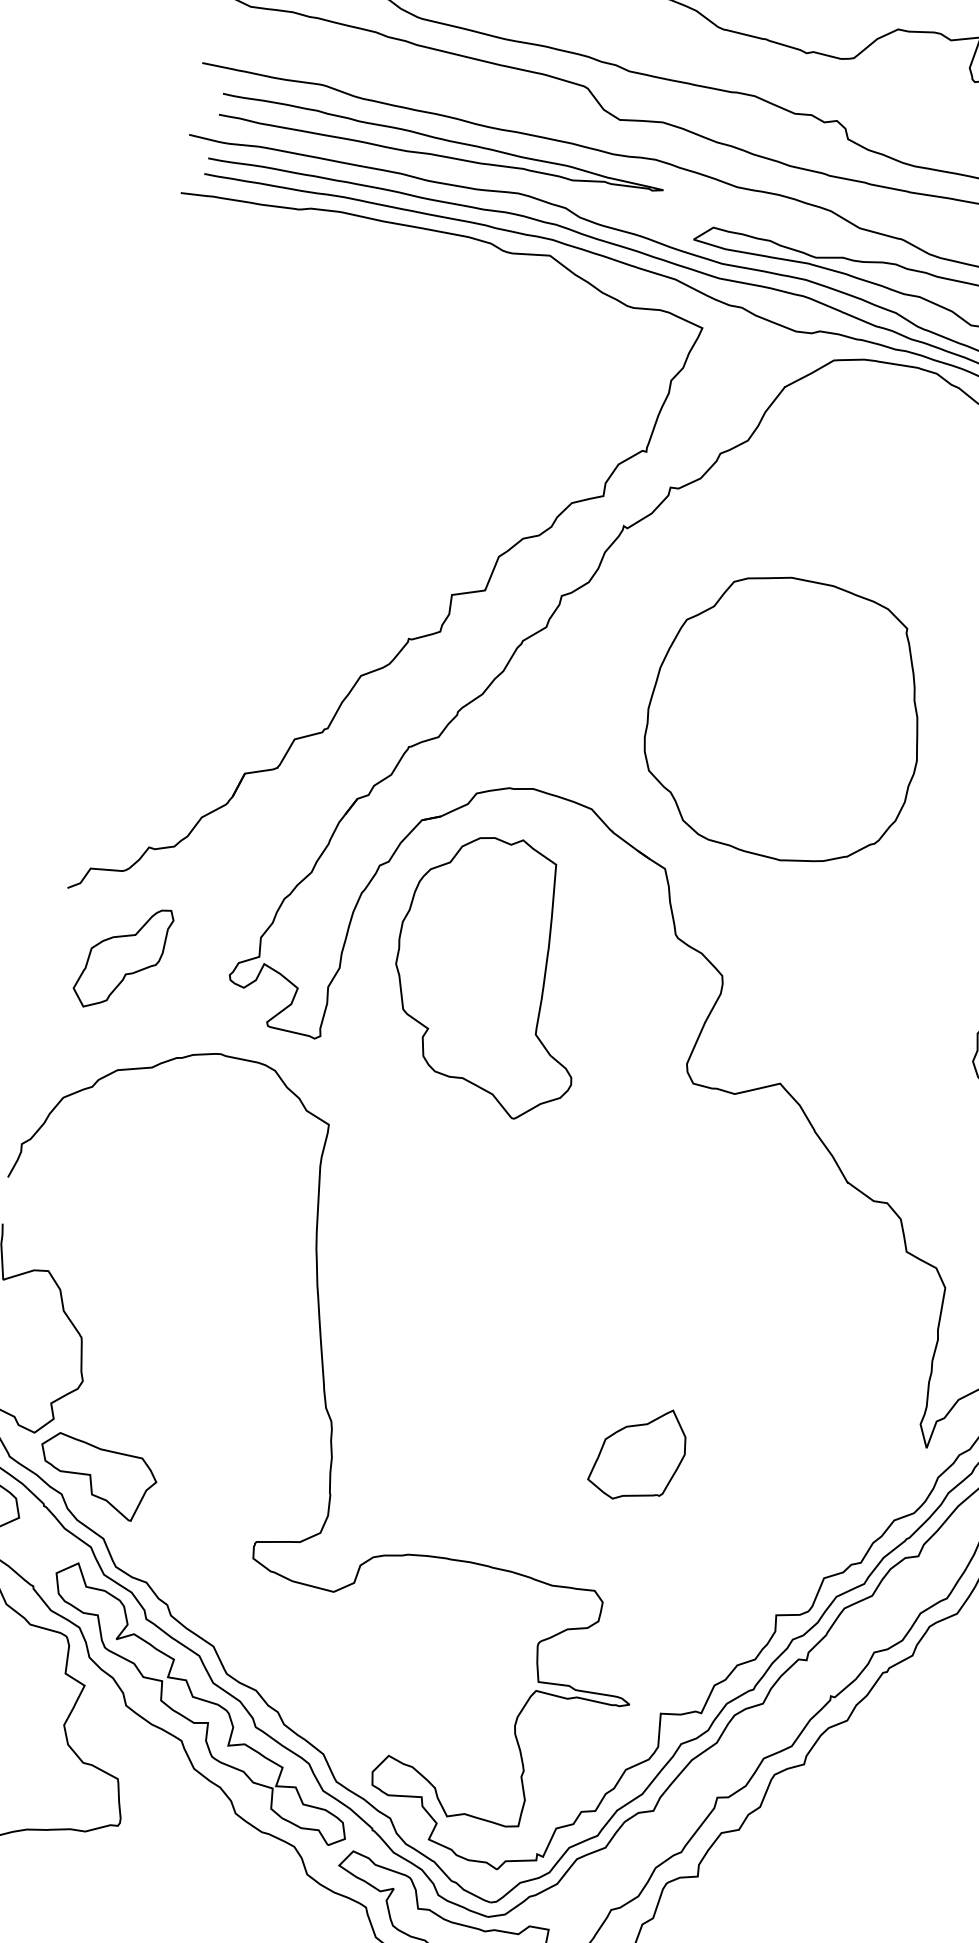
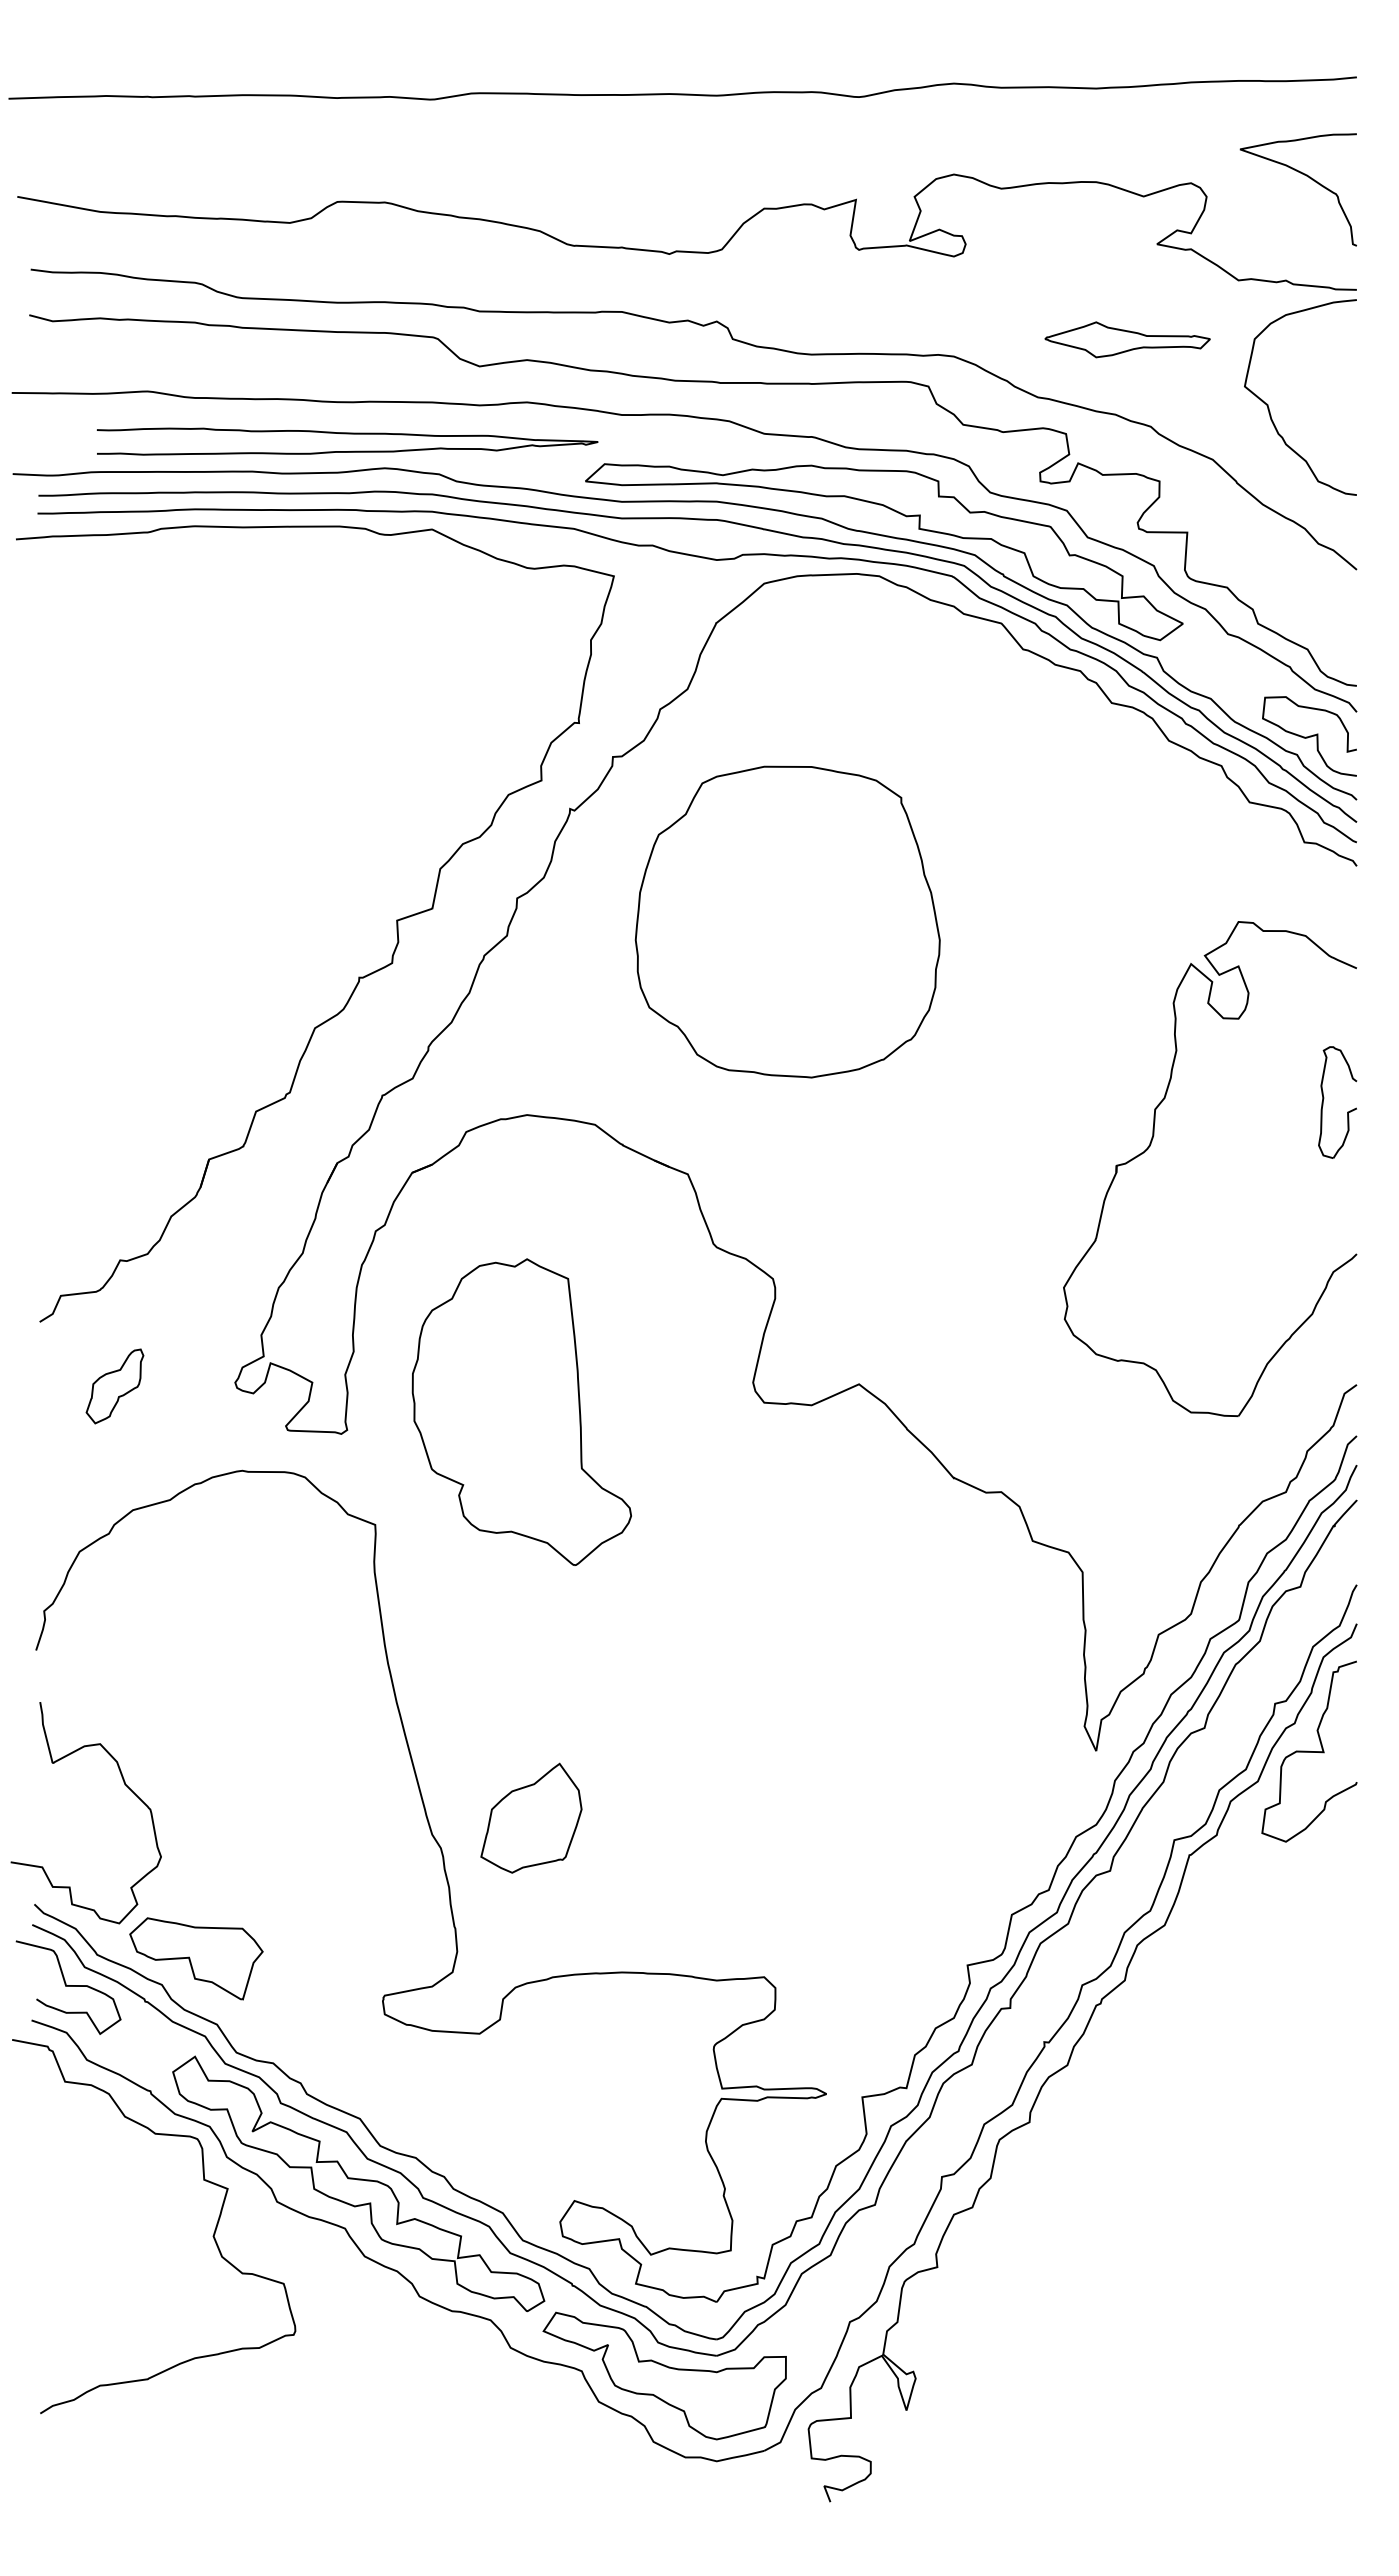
curve: (443, 140) -> (347, 434), moved
part: (785, 718) -> (787, 921), moved
part: (122, 957) -> (114, 1386), size x0.6
part: (492, 973) -> (521, 1411), moved
part: (639, 1453) -> (531, 1817), moved

